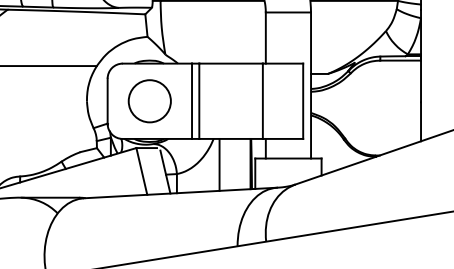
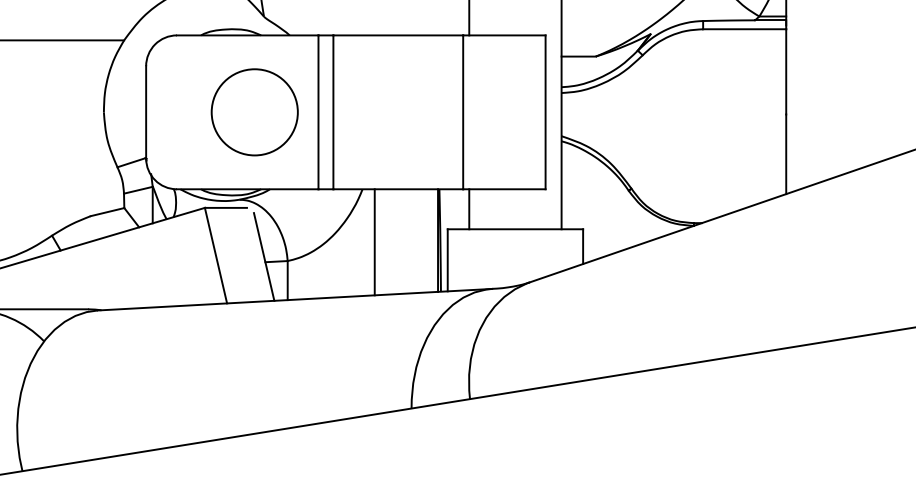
circle: (149, 101) -> (254, 112), moved

